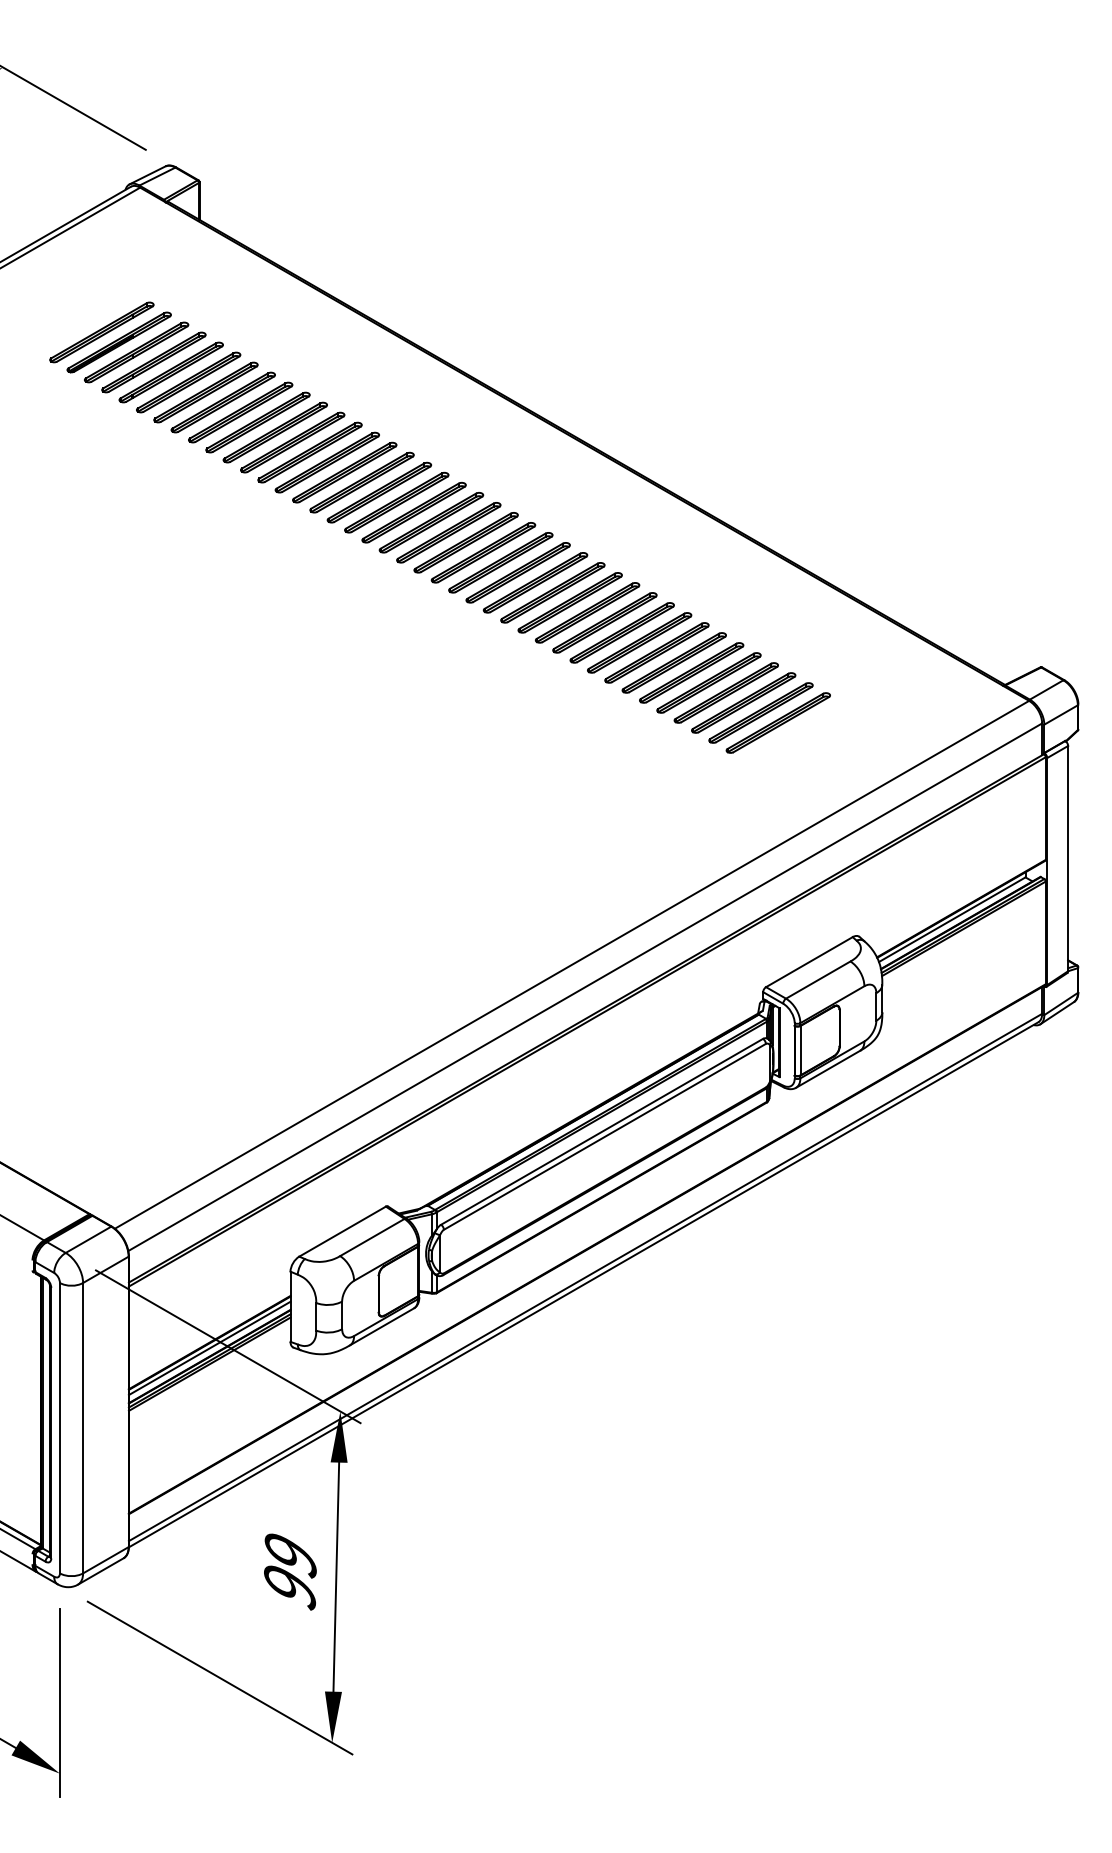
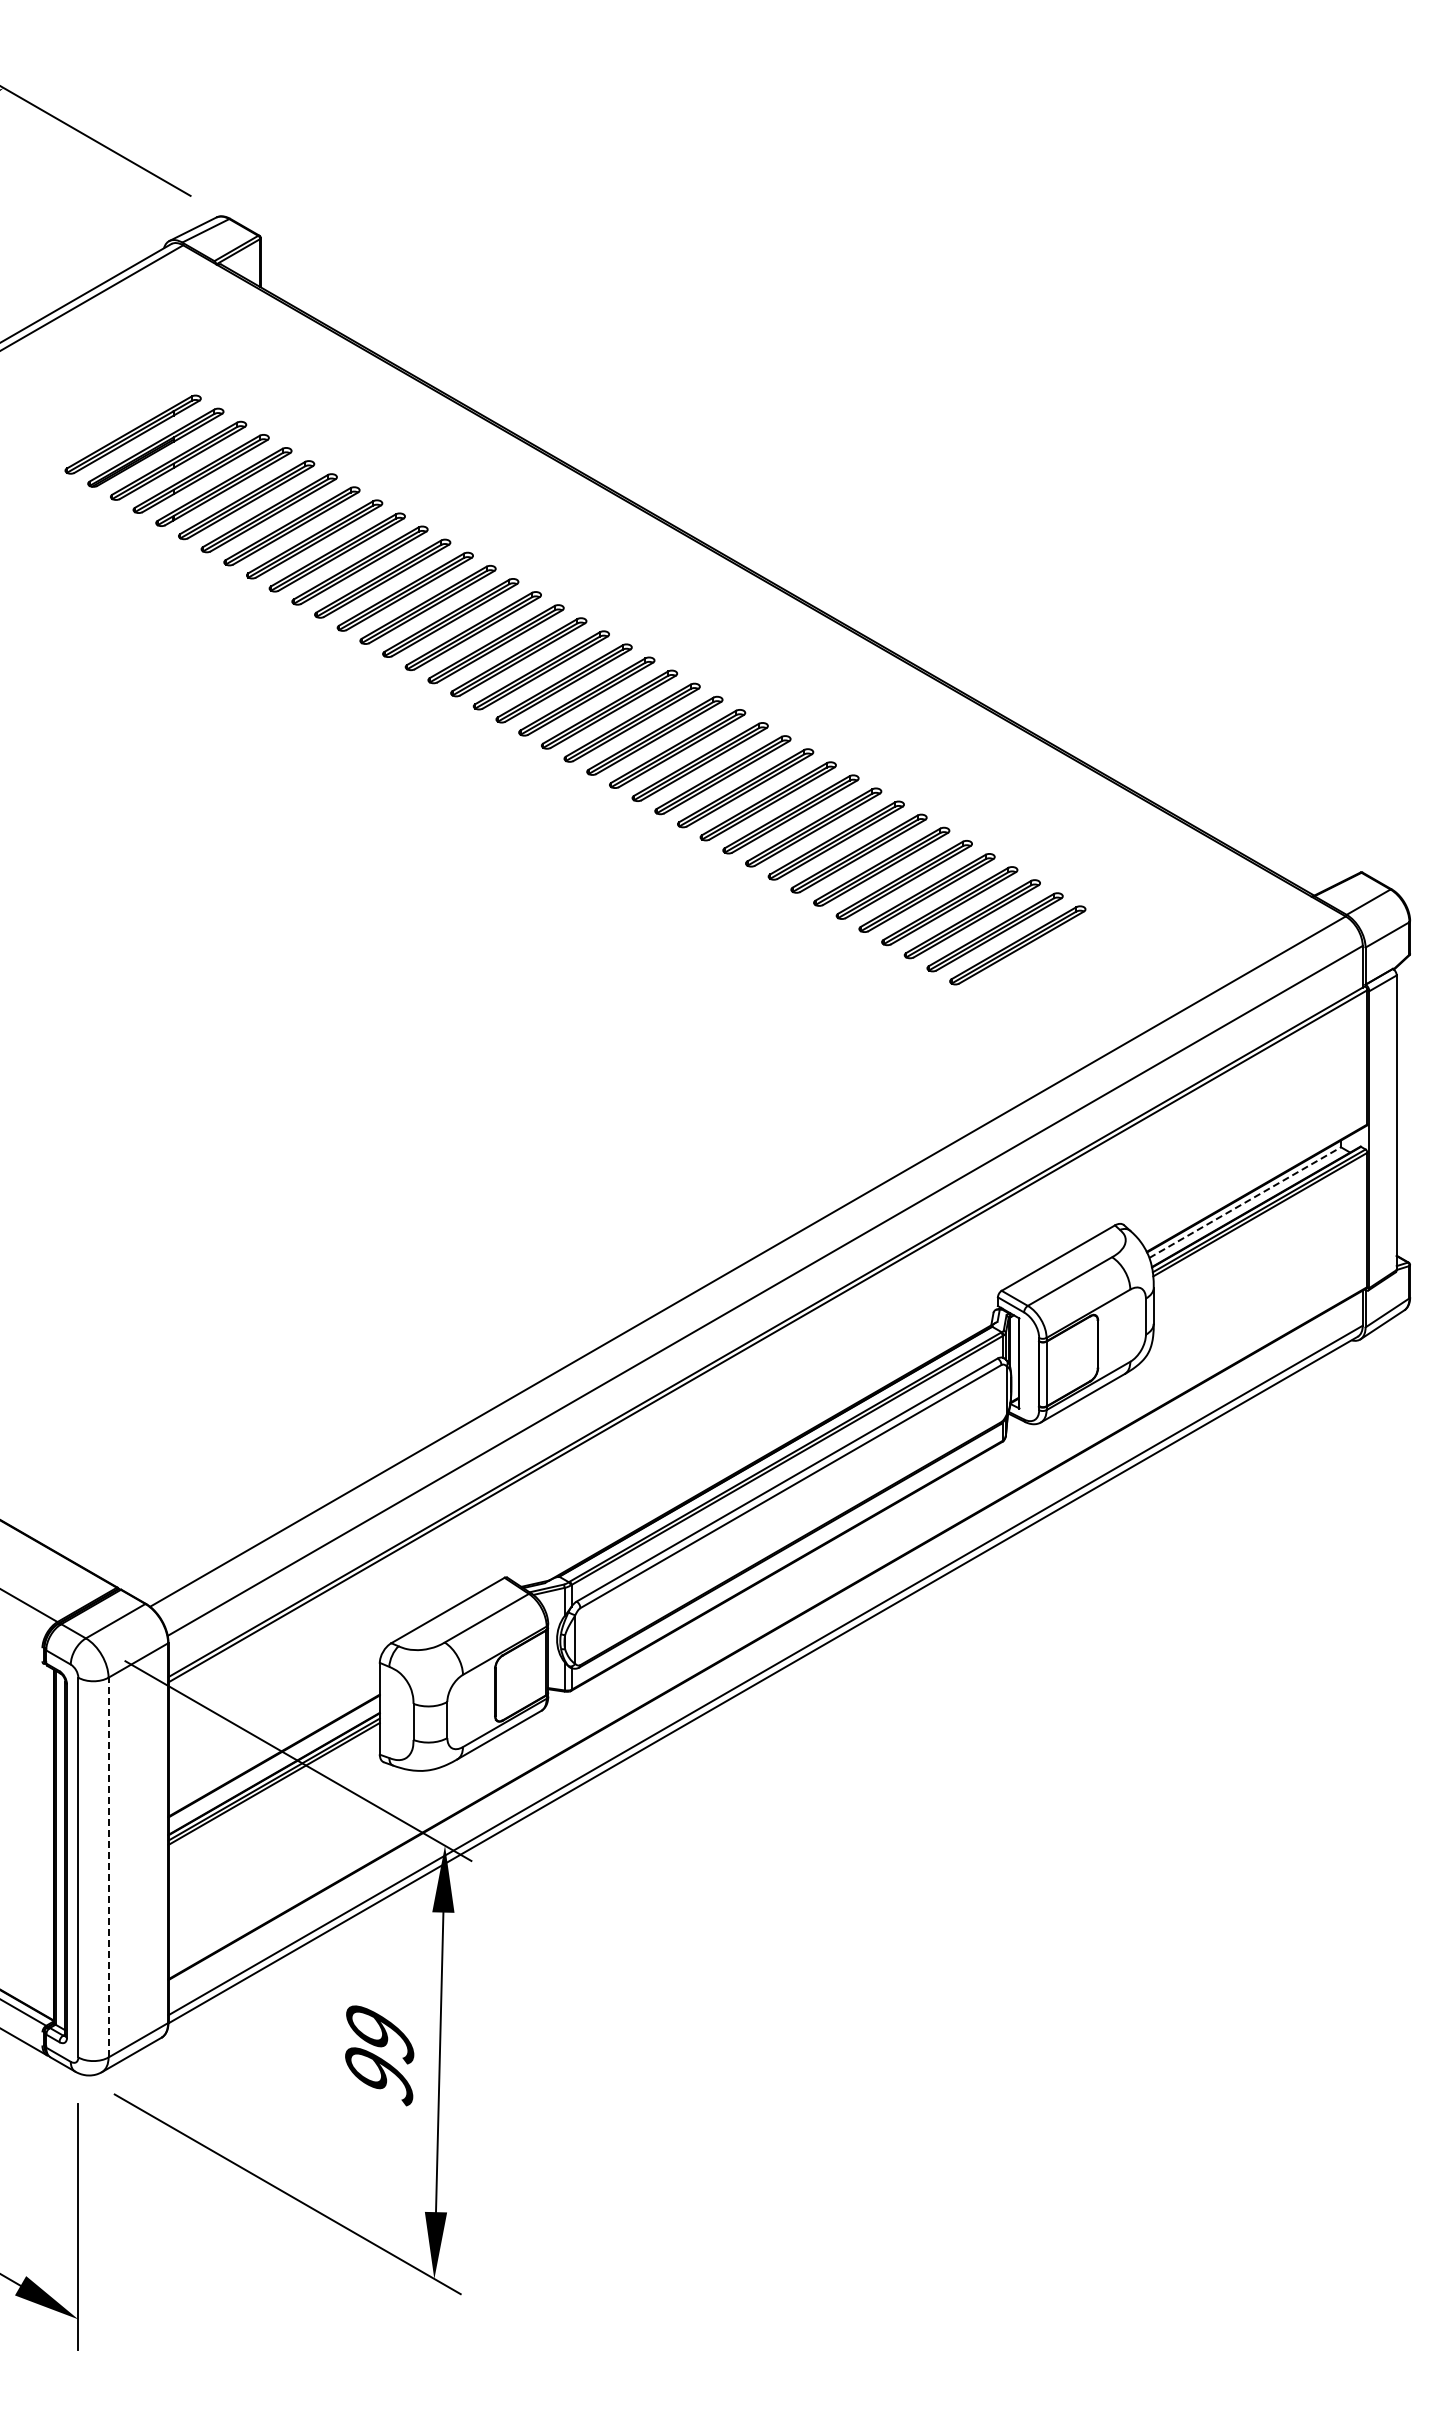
line: (952, 919) -> (1245, 1202), solid -> dashed
line: (209, 1348) -> (273, 1763), removed
line: (83, 1428) -> (108, 1867), solid -> dashed

